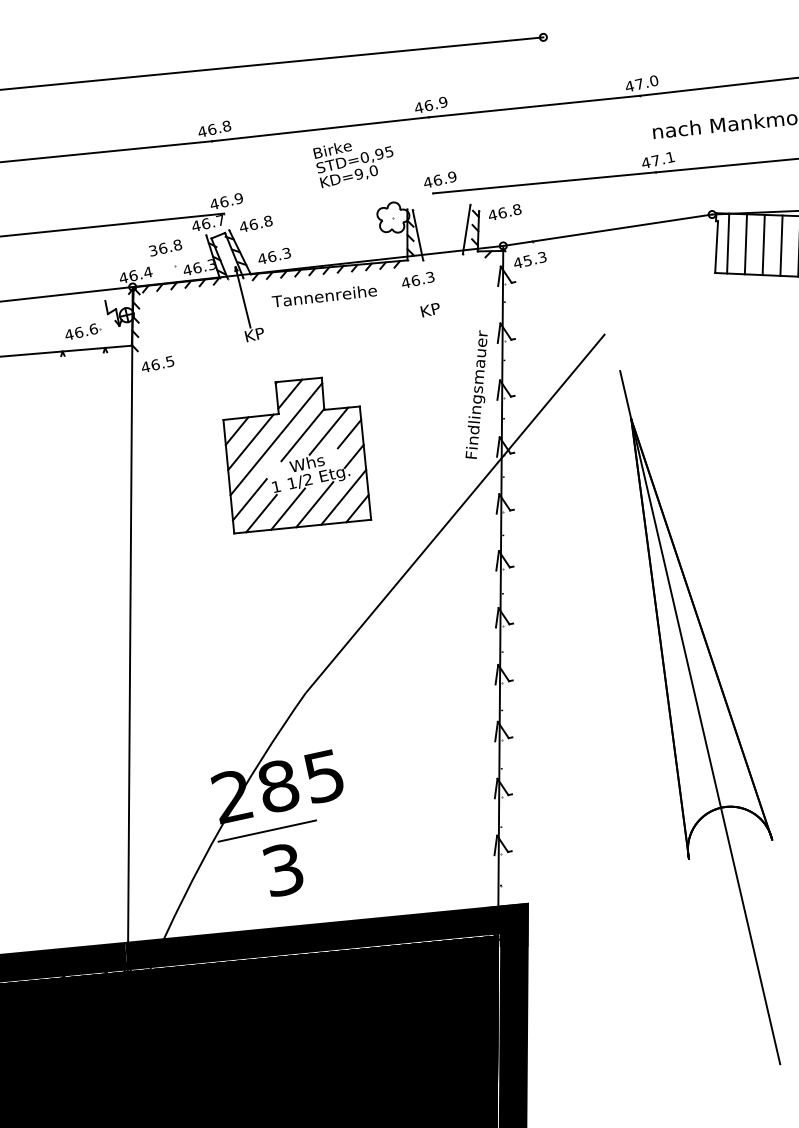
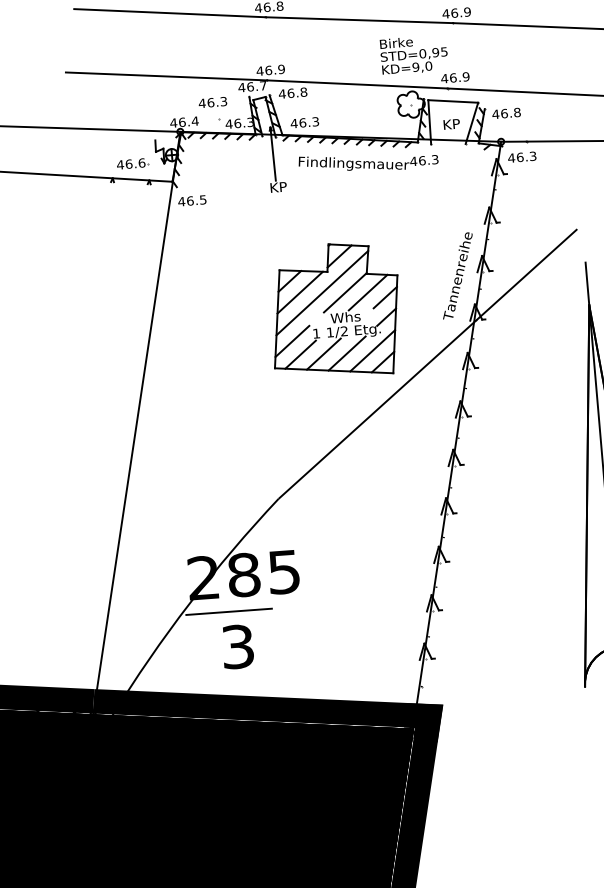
text: (353, 165) -> (412, 59), moved
line: (328, 203) -> (357, 84), added
line: (441, 207) -> (453, 101), added
text: (165, 247) -> (213, 102), 36.8 -> 46.3
text: (527, 260) -> (520, 157), 45.3 -> 46.3
text: (336, 295) -> (353, 163), Tannenreihe -> Findlingsmauer
text: (429, 310) -> (450, 124), moved
text: (476, 394) -> (460, 265), Findlingsmauer -> Tannenreihe
part: (297, 455) -> (338, 309), moved

